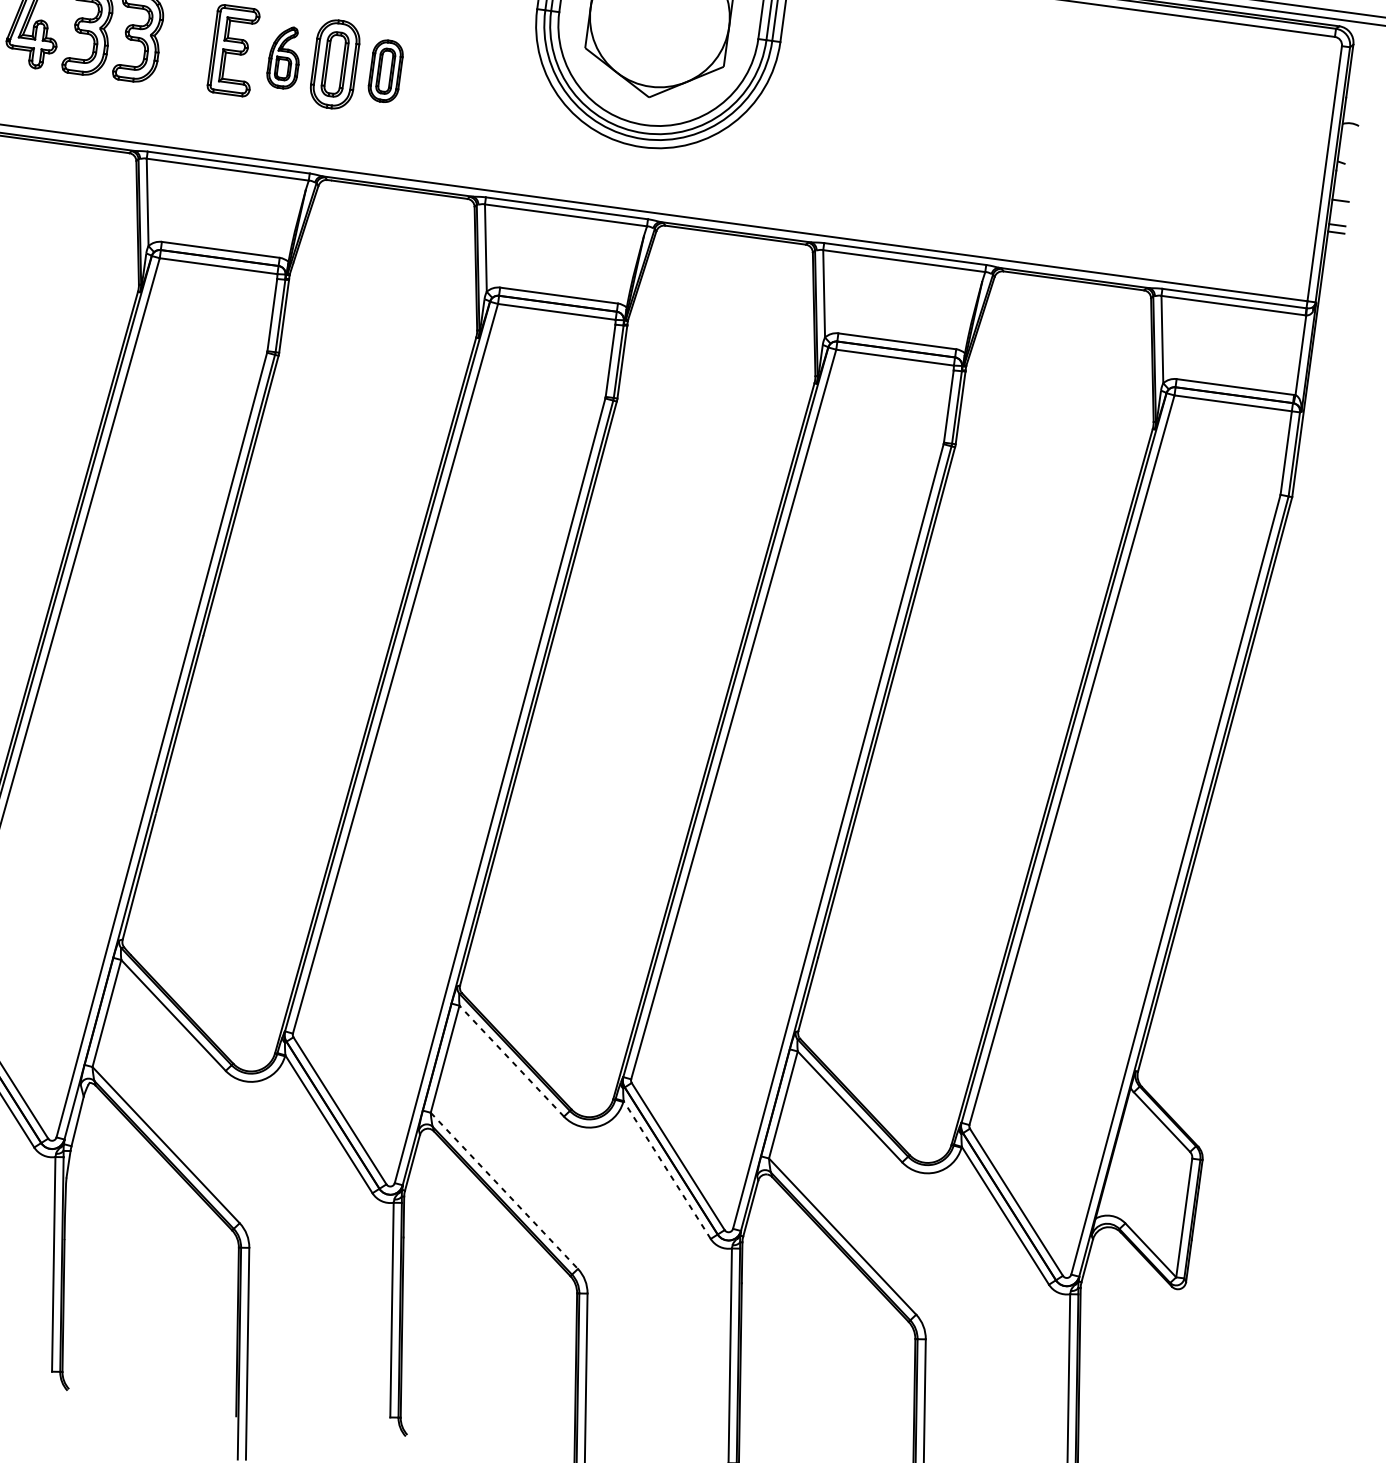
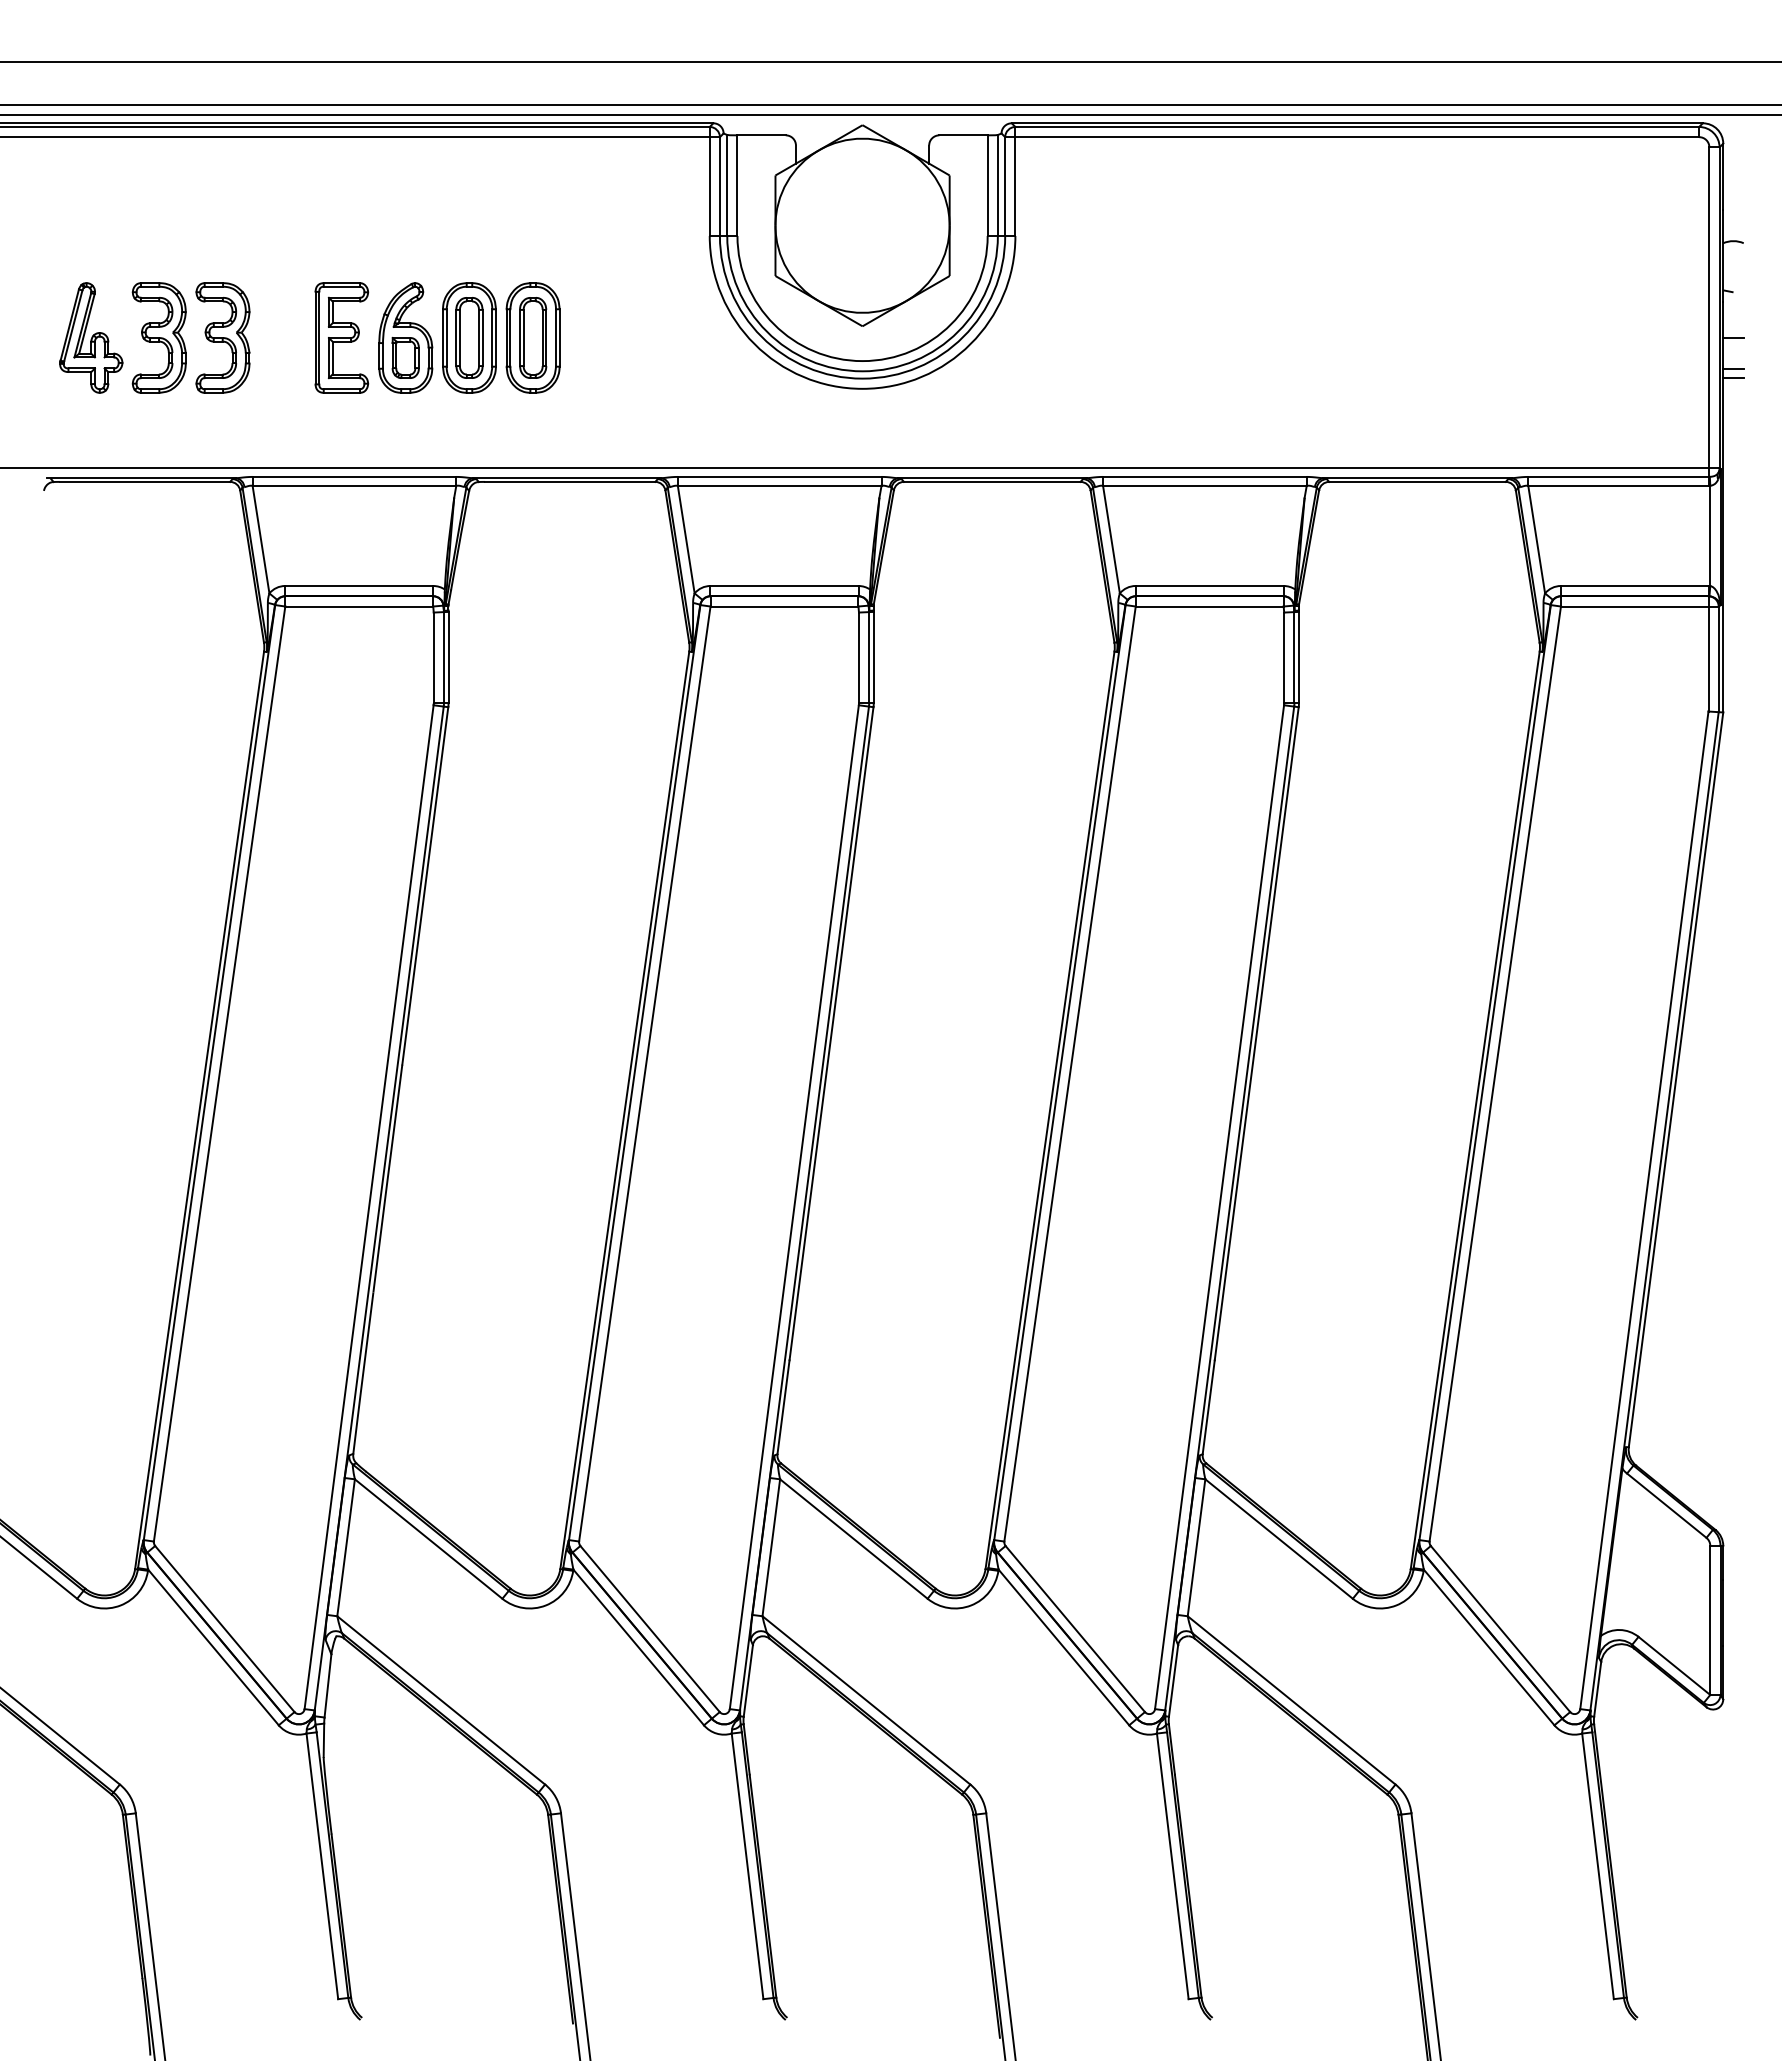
part: (284, 57) -> (405, 337), size x1.43
part: (385, 70) -> (532, 337), size x1.43
line: (511, 1061) -> (853, 1539), dashed -> solid
line: (666, 1169) -> (1063, 1647), dashed -> solid
line: (504, 1190) -> (866, 1700), dashed -> solid

